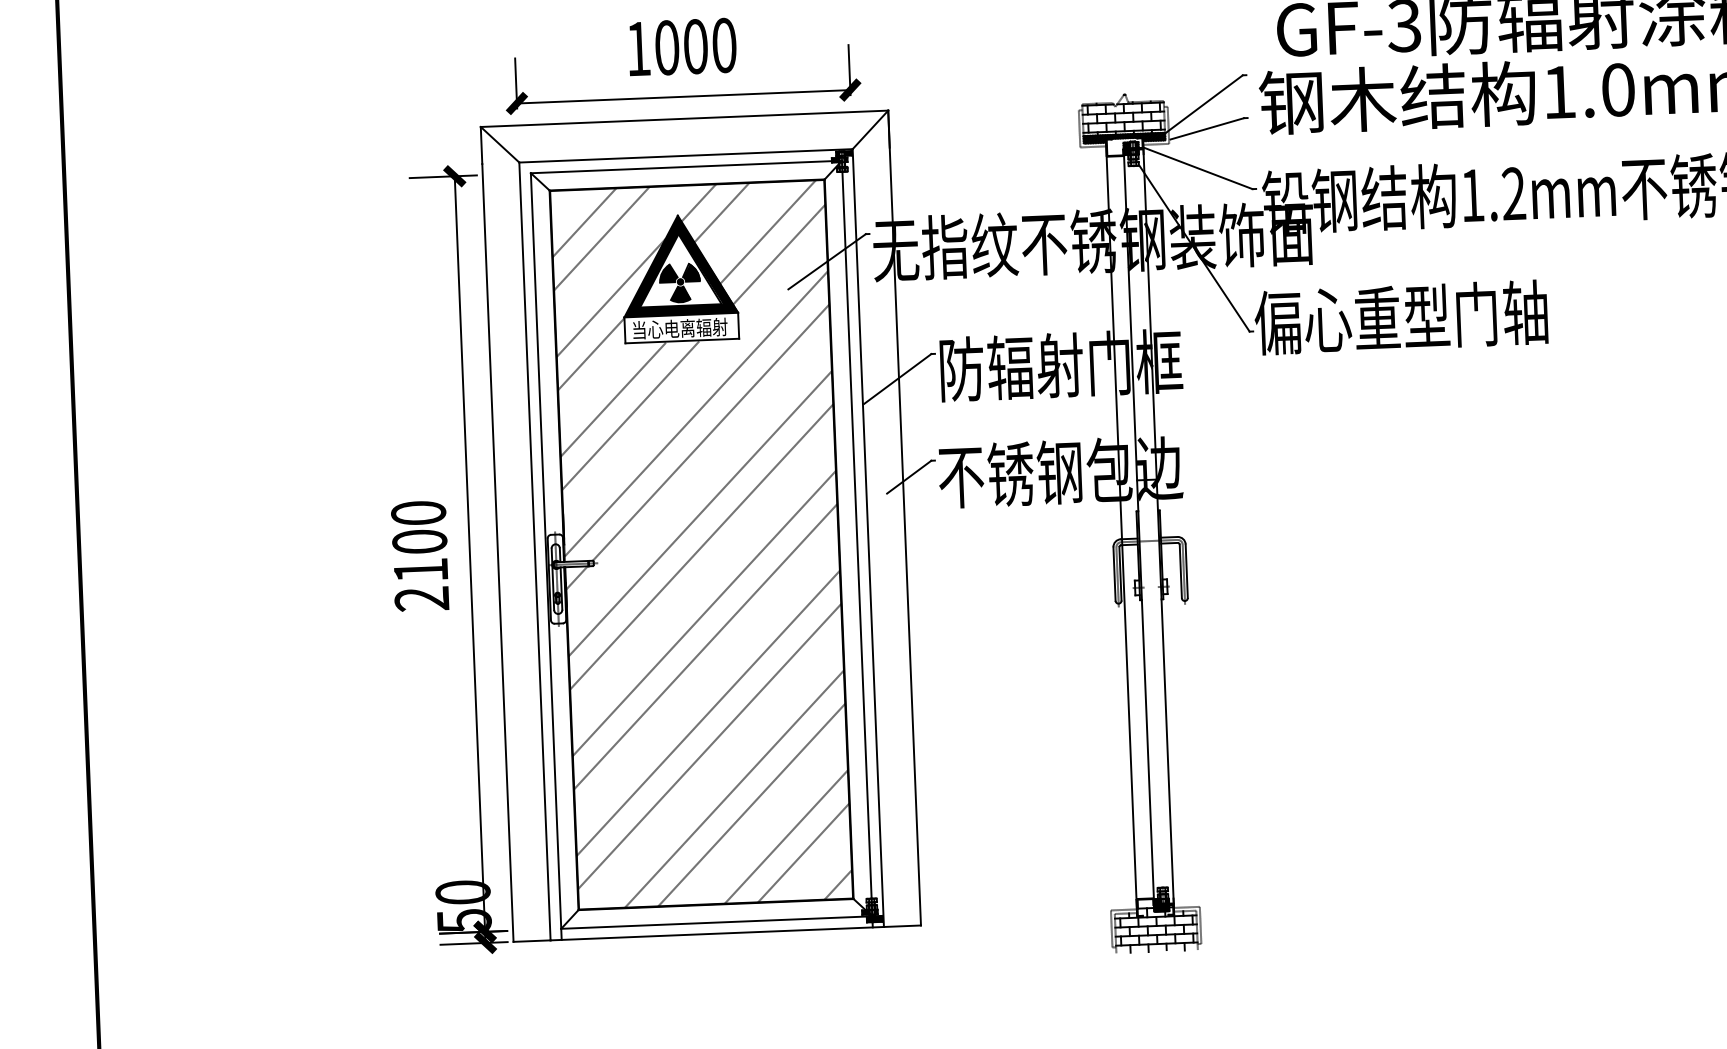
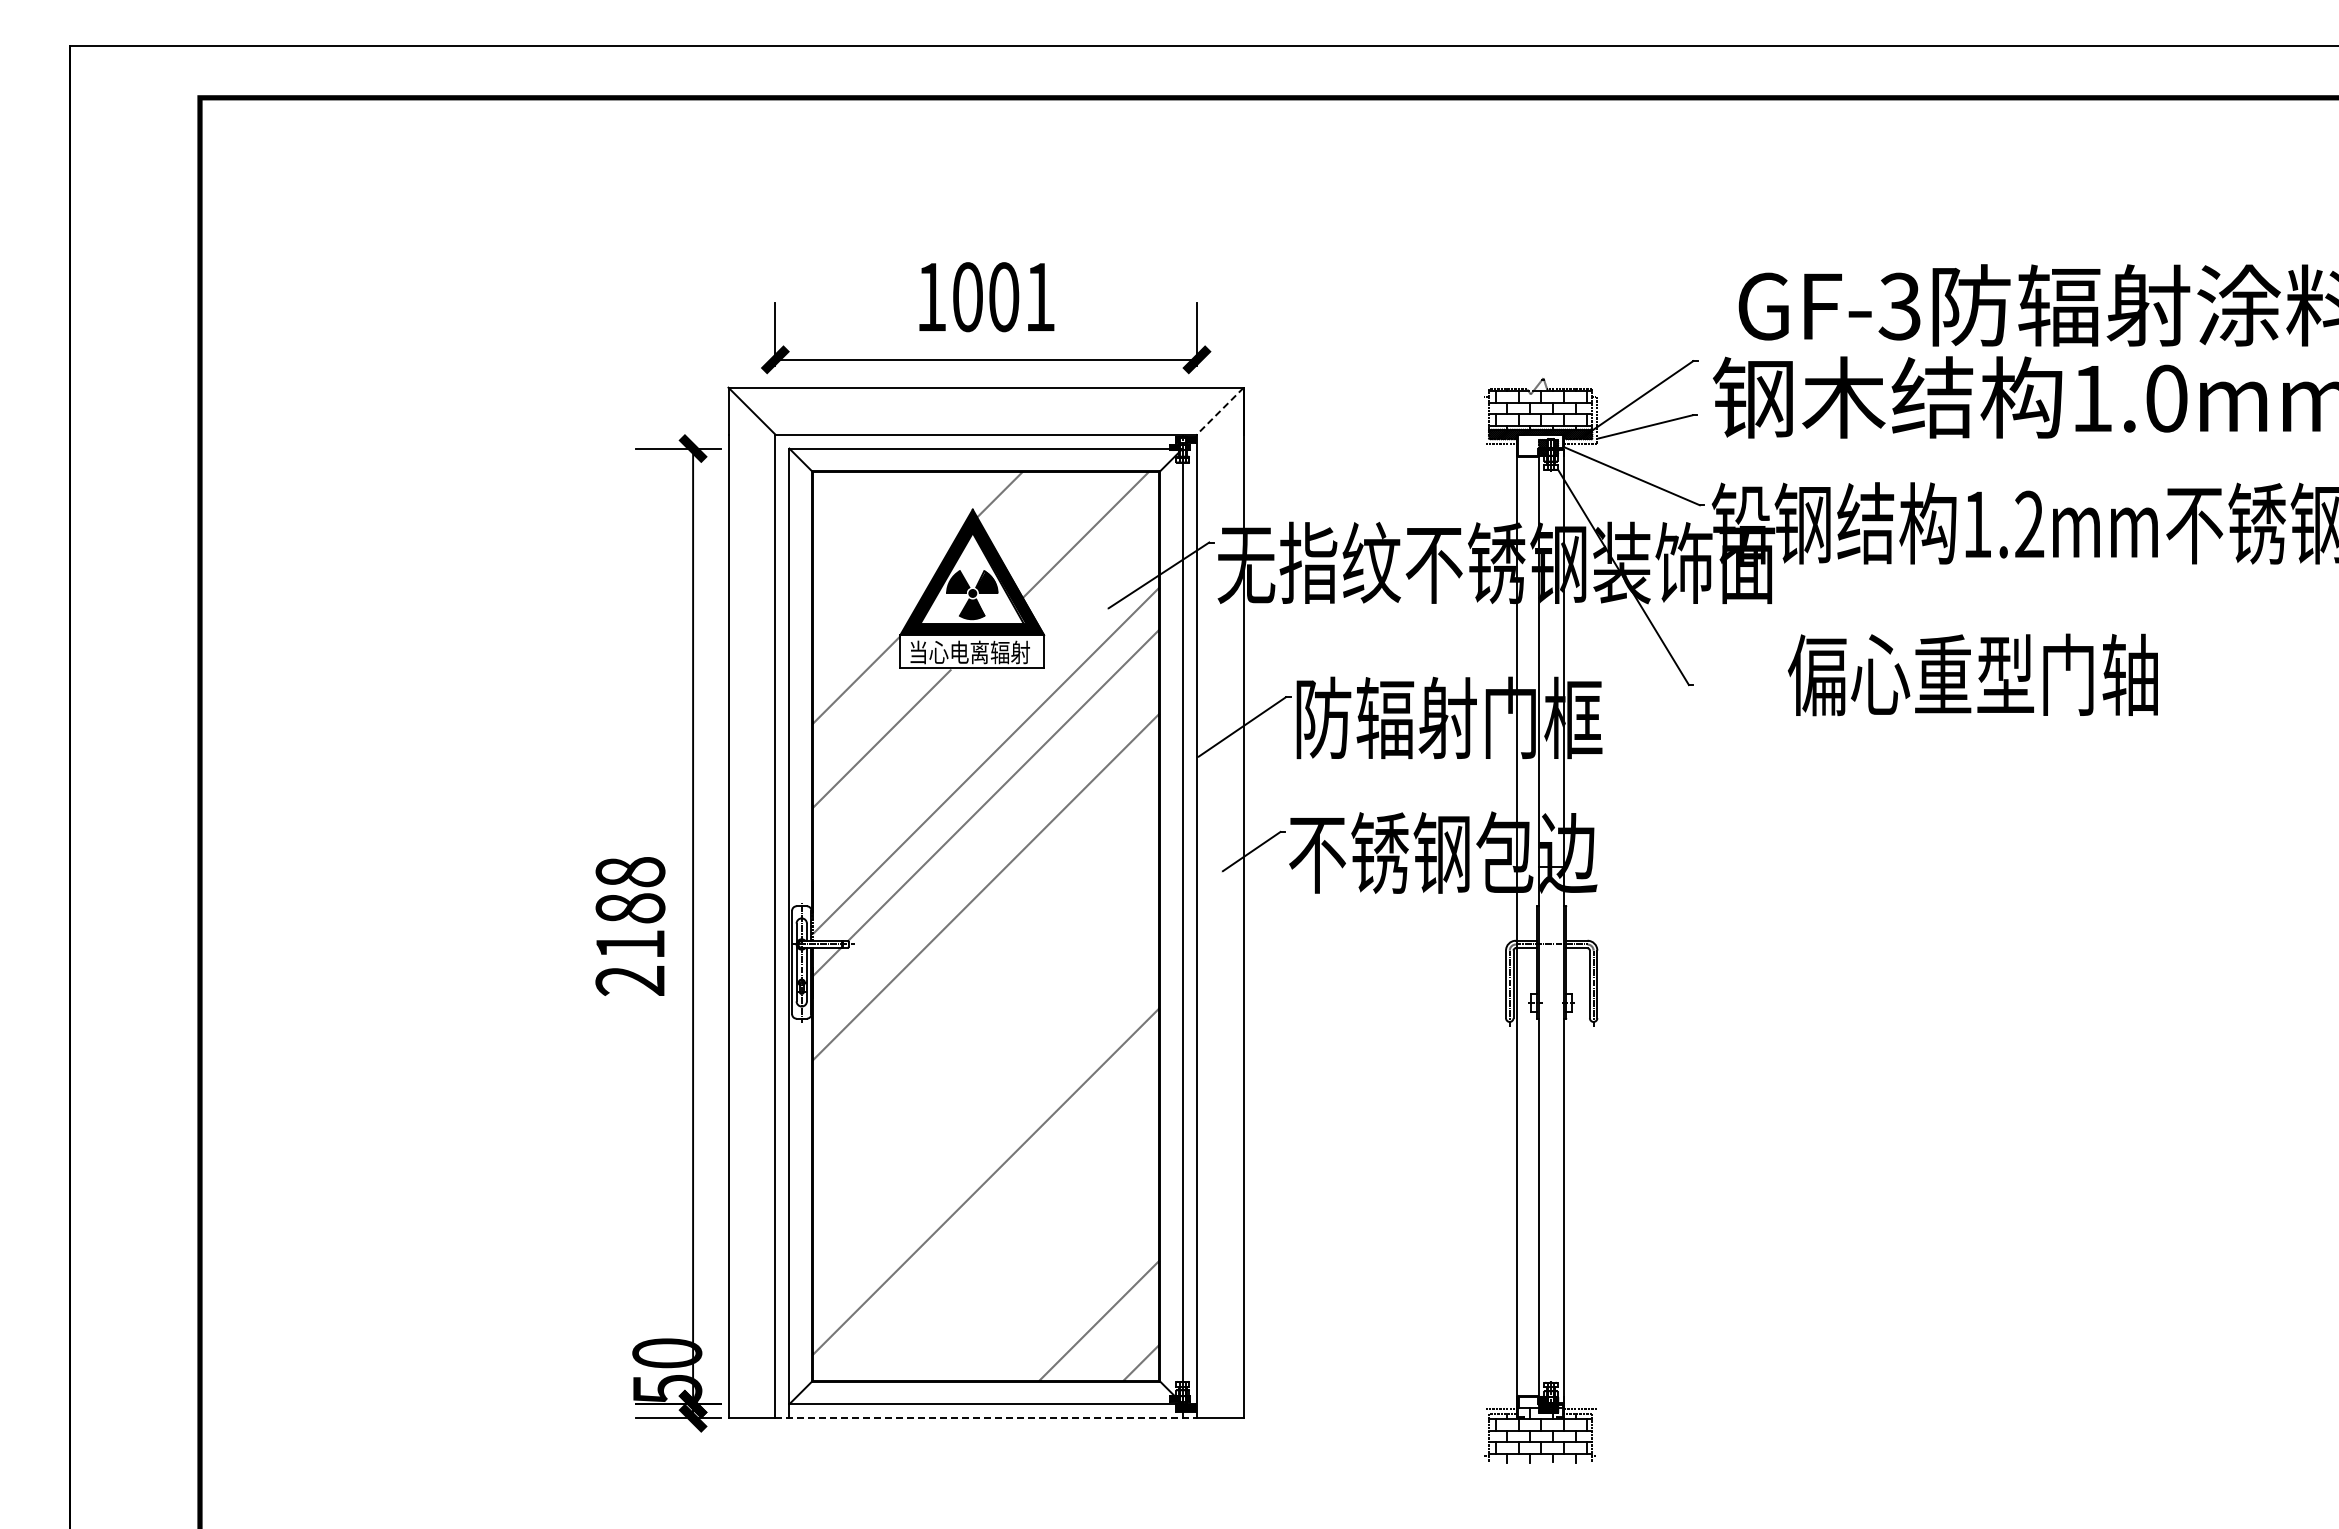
text: (724, 45) -> (1040, 297), 1000 -> 1001
line: (1079, 128) -> (1484, 420), removed
line: (870, 130) -> (1220, 411), solid -> dashed
line: (721, 212) -> (1028, 508), removed
line: (584, 222) -> (854, 513), removed
line: (601, 238) -> (875, 534), removed
line: (778, 254) -> (1098, 563), removed
line: (611, 297) -> (884, 609), removed
text: (1400, 317) -> (1972, 674), moved
line: (630, 415) -> (902, 759), removed
text: (419, 527) -> (630, 890), 2100 -> 2188
line: (701, 546) -> (985, 928), removed
line: (703, 613) -> (985, 1013), removed
line: (705, 646) -> (985, 1055), removed
line: (707, 713) -> (985, 1139), removed
line: (734, 789) -> (1015, 1236), removed
line: (751, 804) -> (1036, 1257), removed
line: (786, 836) -> (1078, 1299), removed
line: (1200, 924) -> (1596, 1431), removed
line: (1111, 928) -> (1484, 1431), removed
line: (717, 933) -> (986, 1418), solid -> dashed

